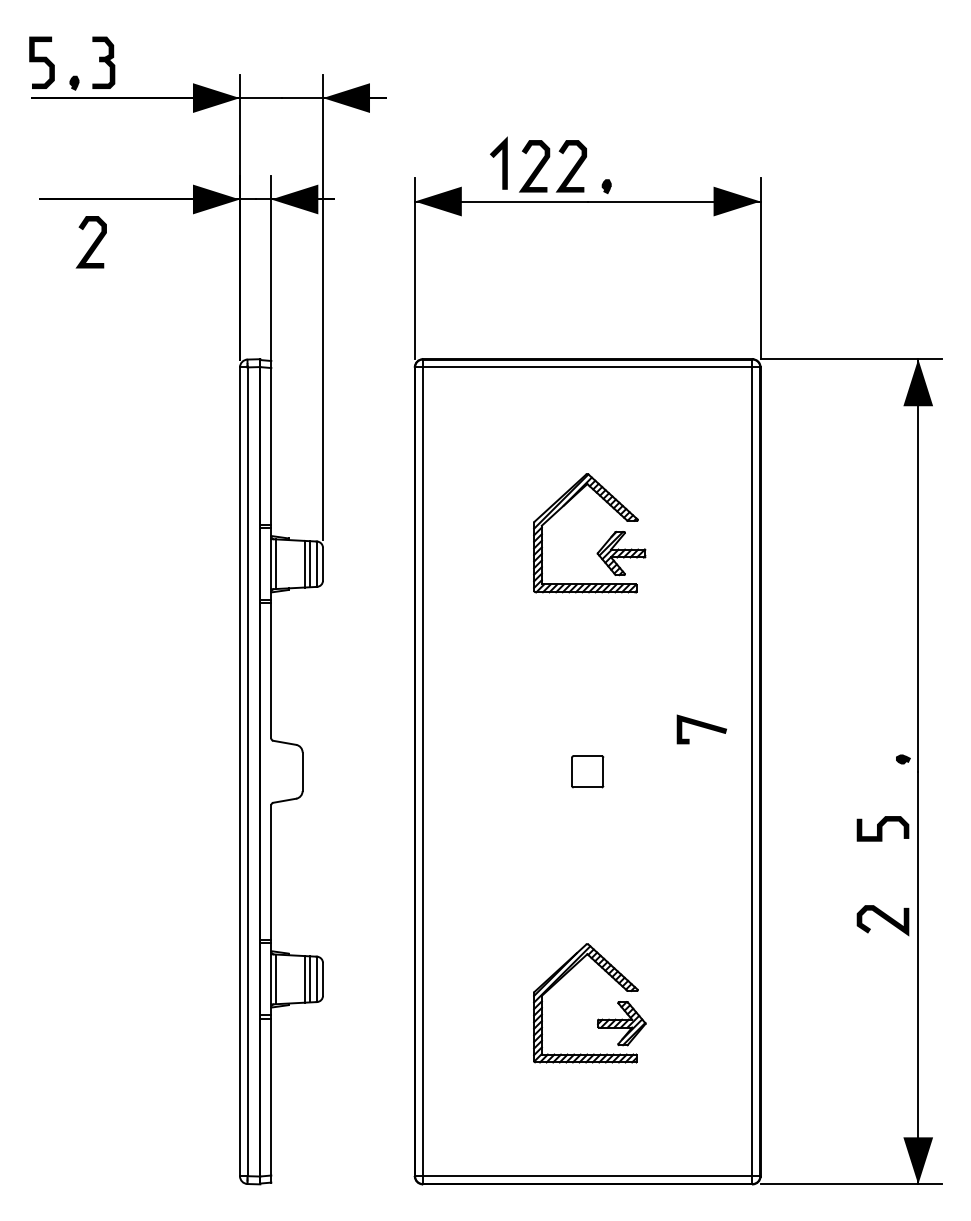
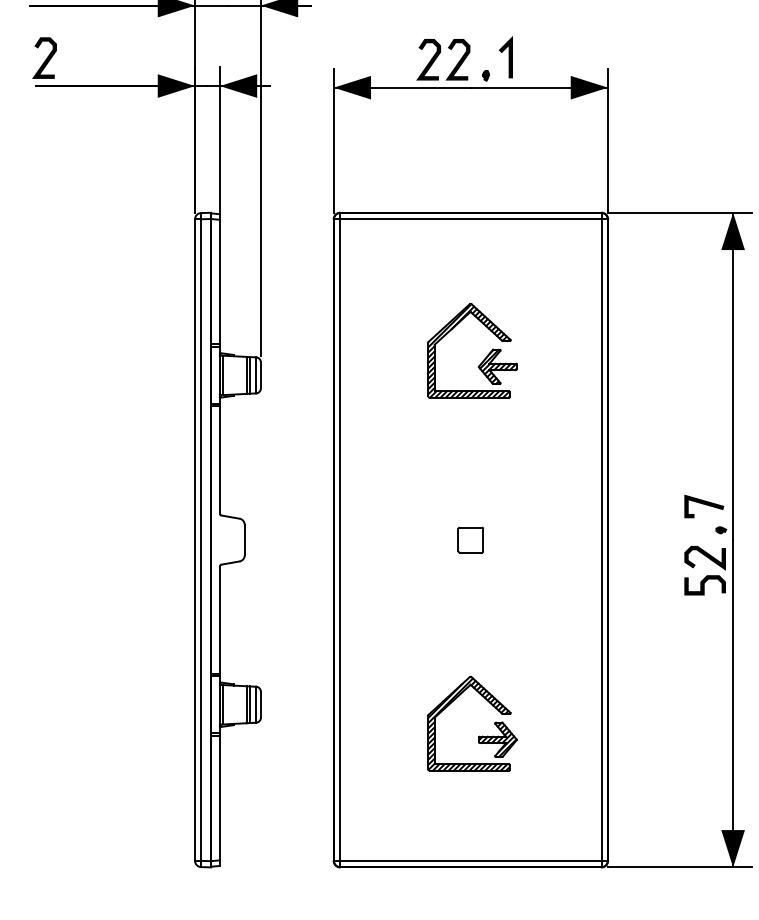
line: (502, 162) -> (508, 56), moved
curve: (92, 244) -> (45, 59), moved
line: (701, 727) -> (703, 504), moved
curve: (883, 918) -> (705, 556), moved

